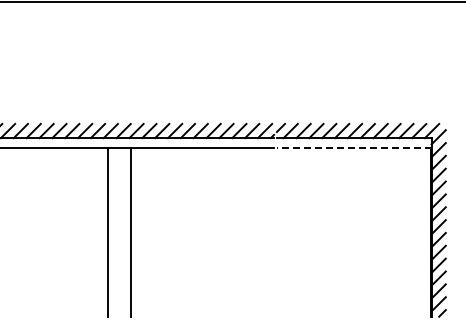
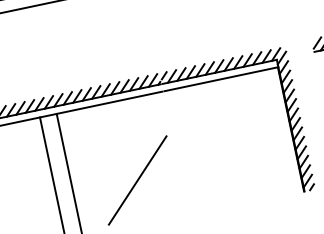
line: (353, 148) -> (220, 79), dashed -> solid
line: (217, 256) -> (137, 180), added

